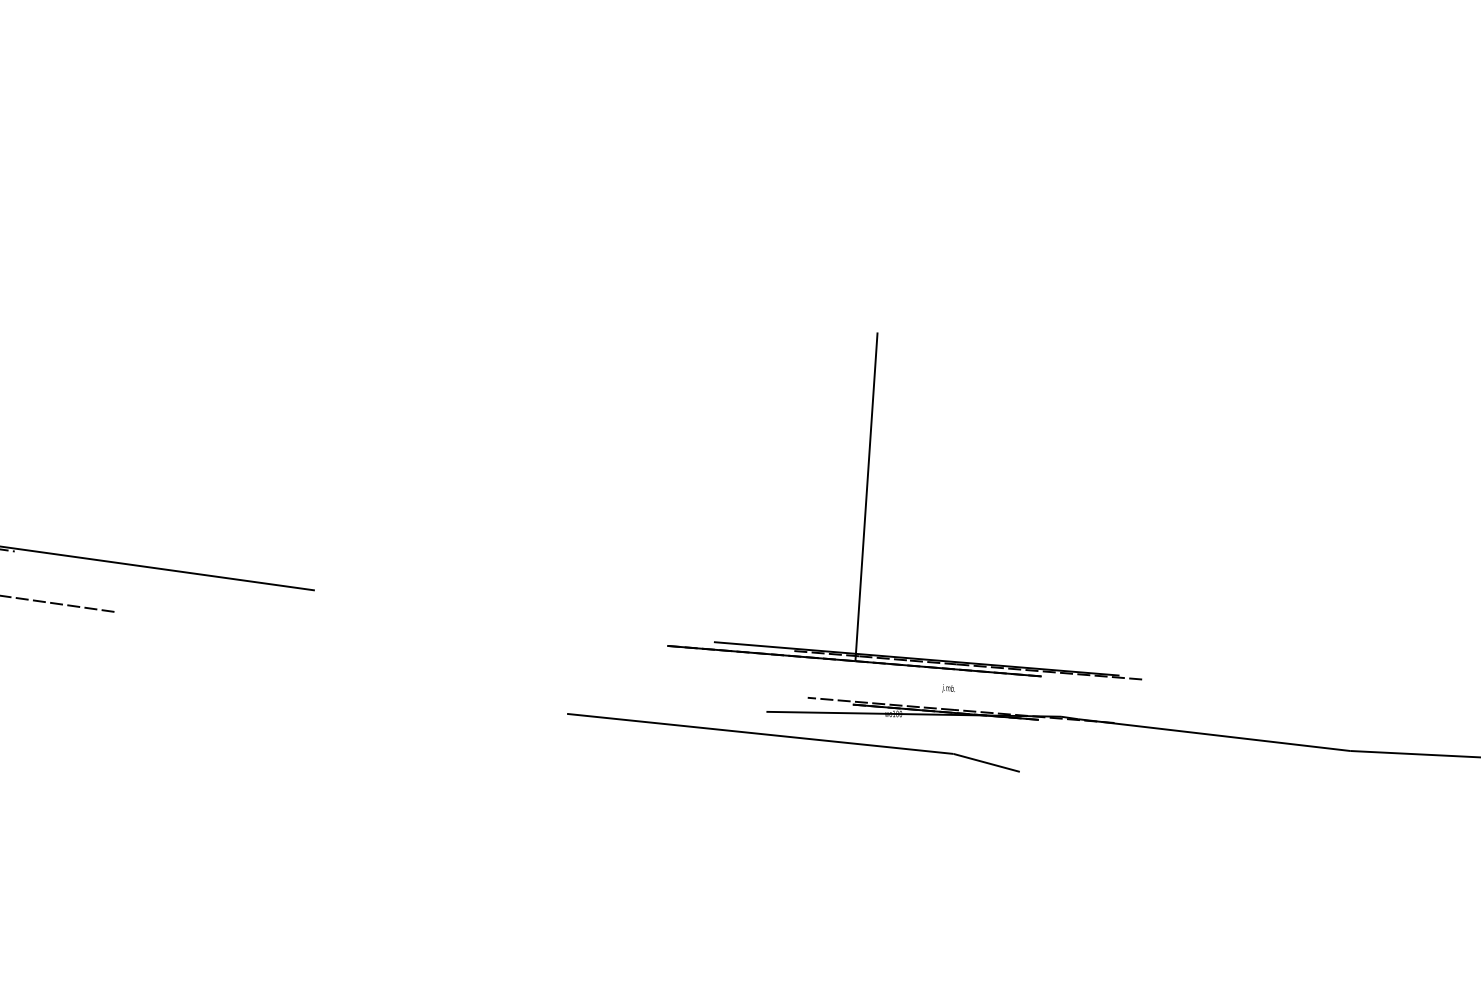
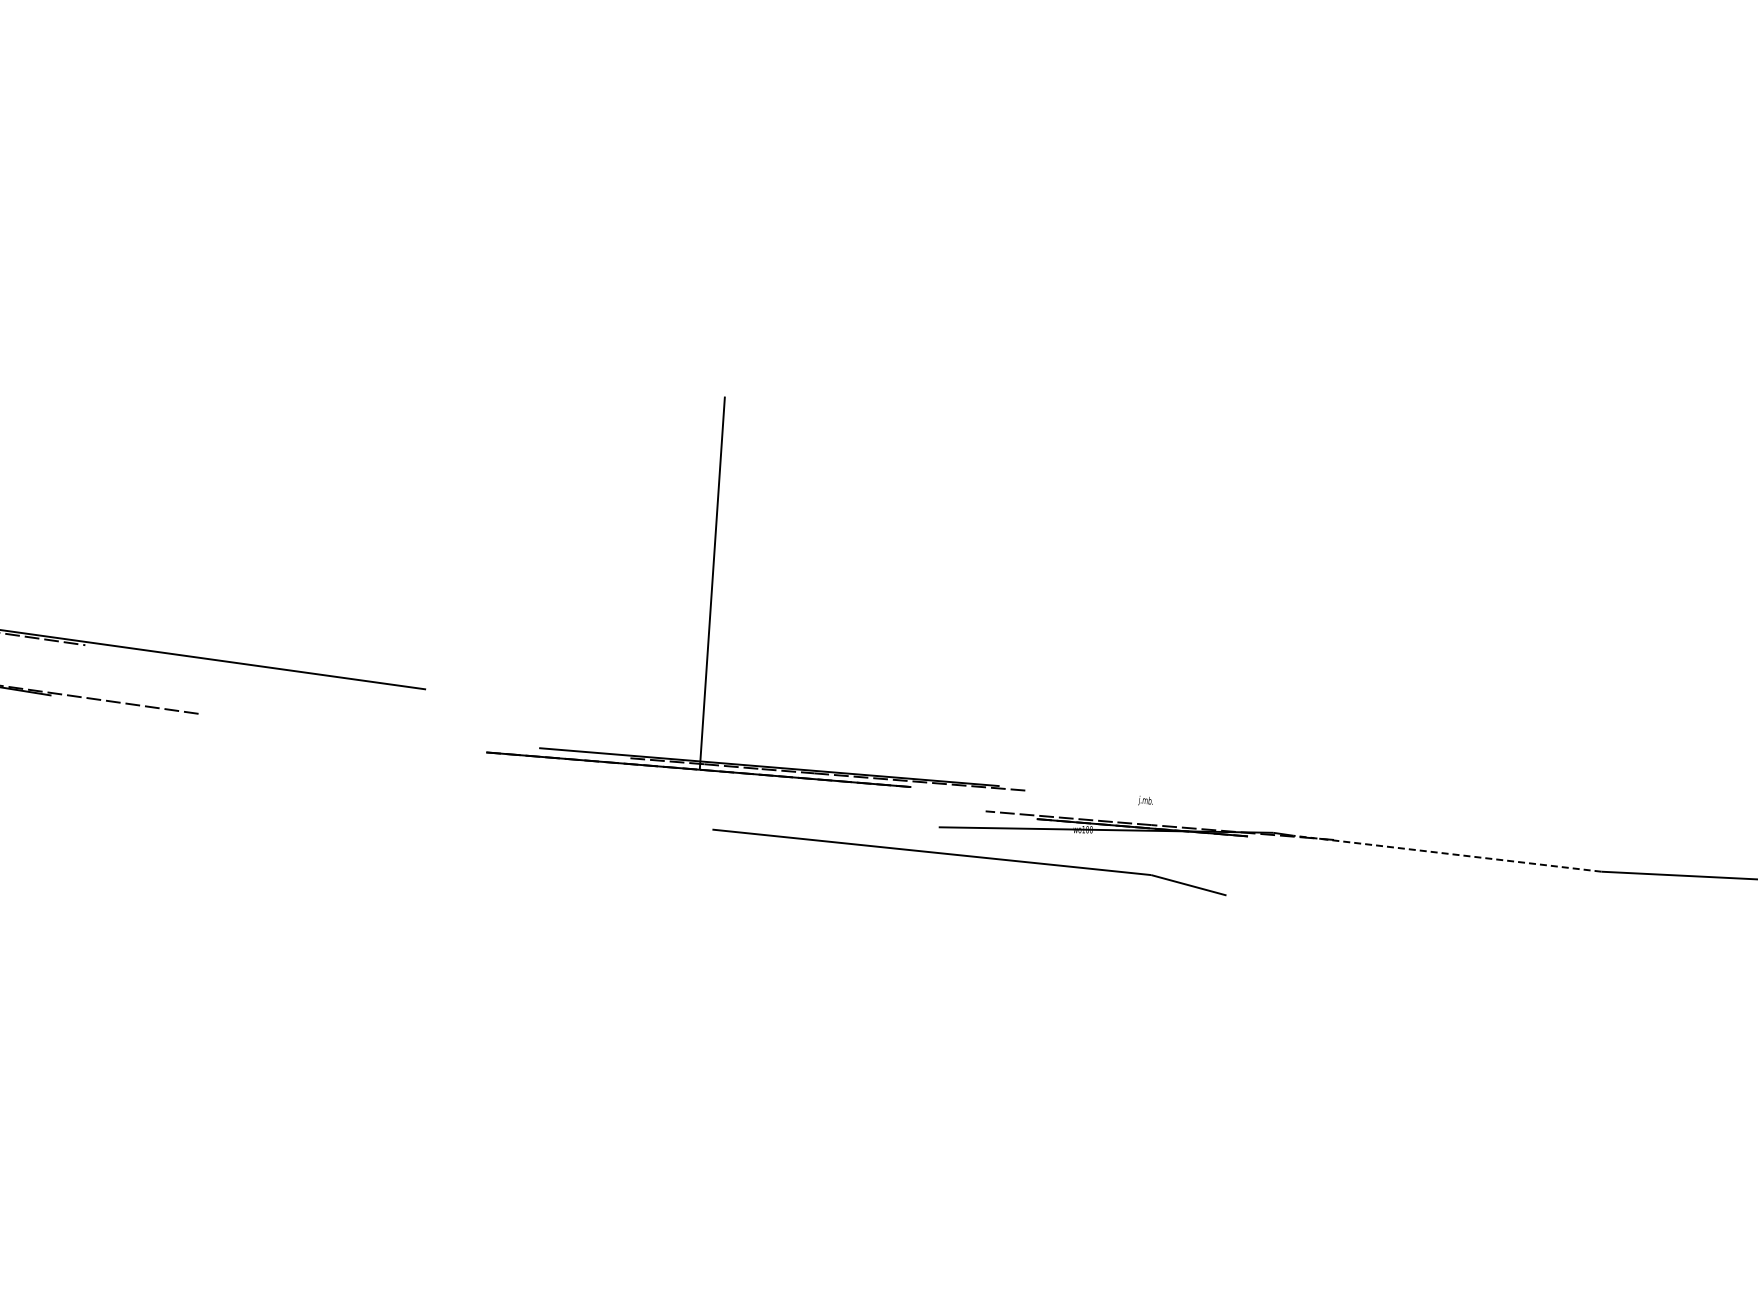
part: (867, 498) -> (713, 585), moved
line: (1213, 734) -> (1446, 853), solid -> dashed

